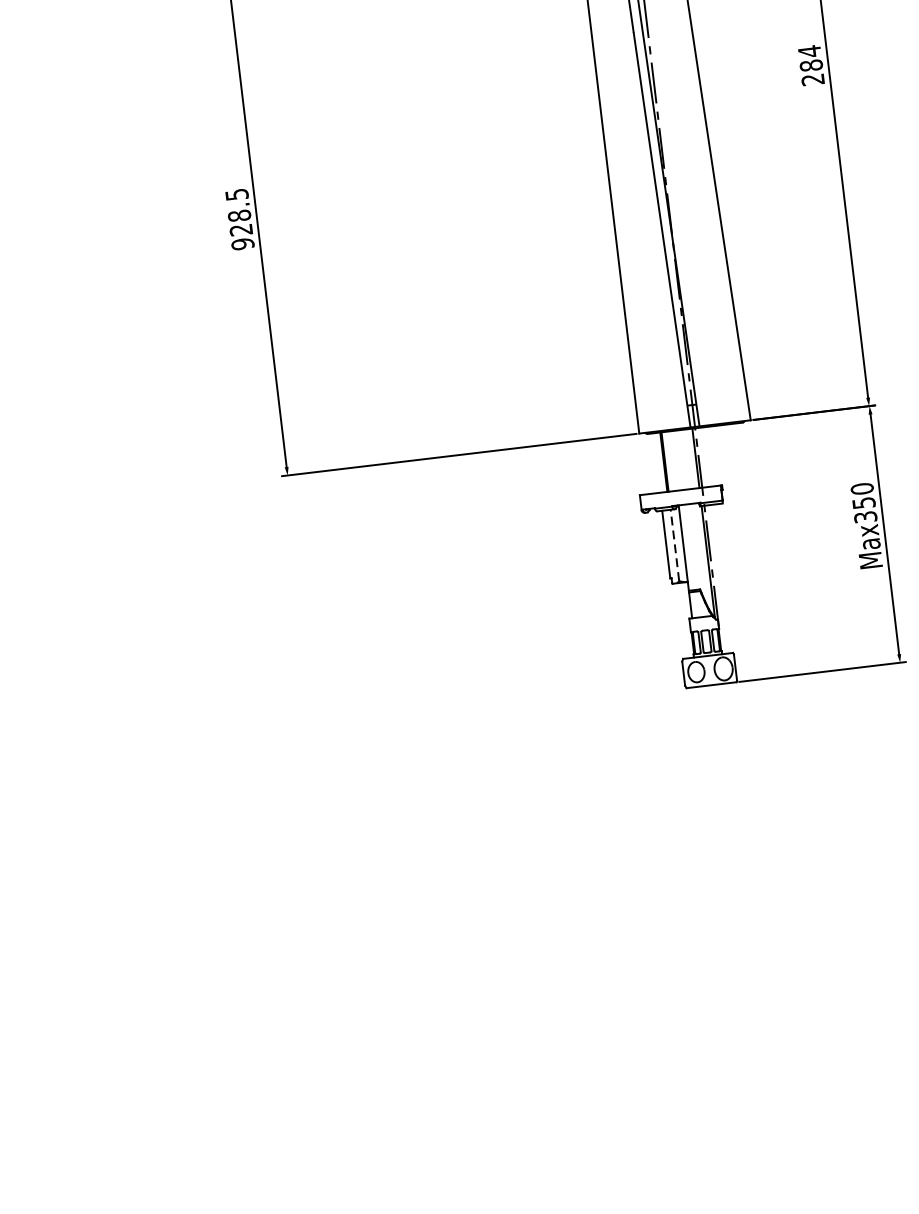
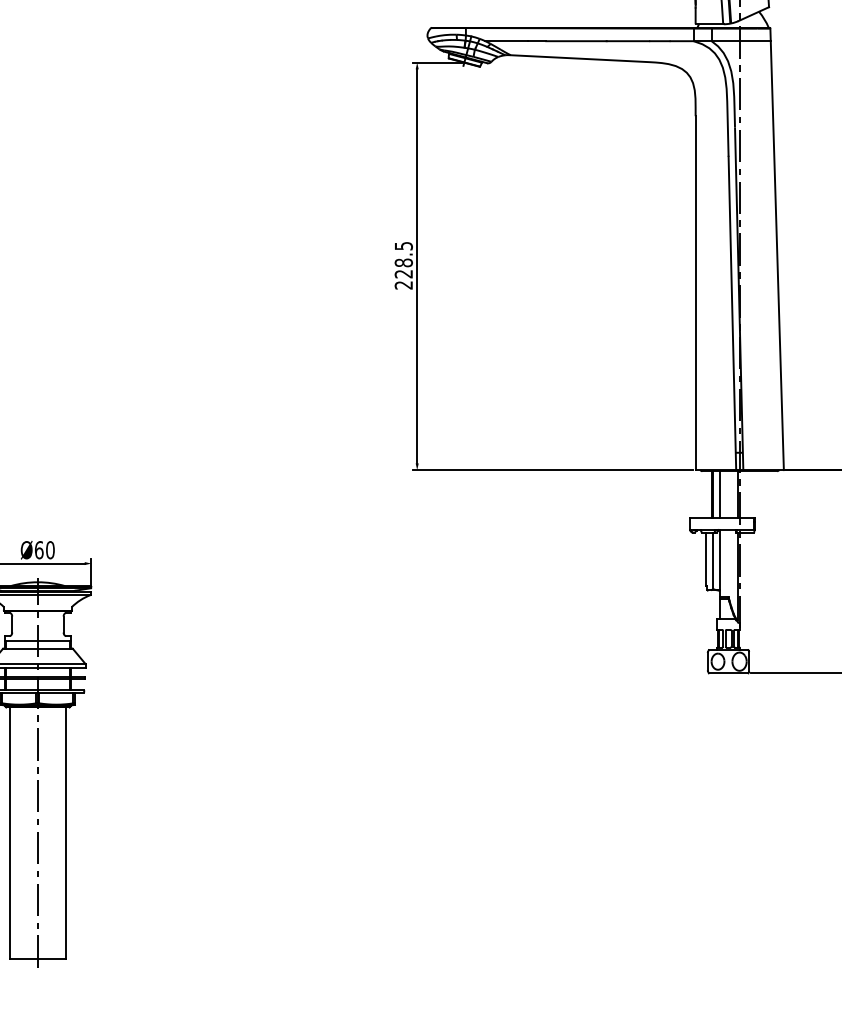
text: (242, 244) -> (403, 285), 928.5 -> 228.5
line: (673, 460) -> (719, 494), added
line: (675, 545) -> (713, 560), dashed -> solid

